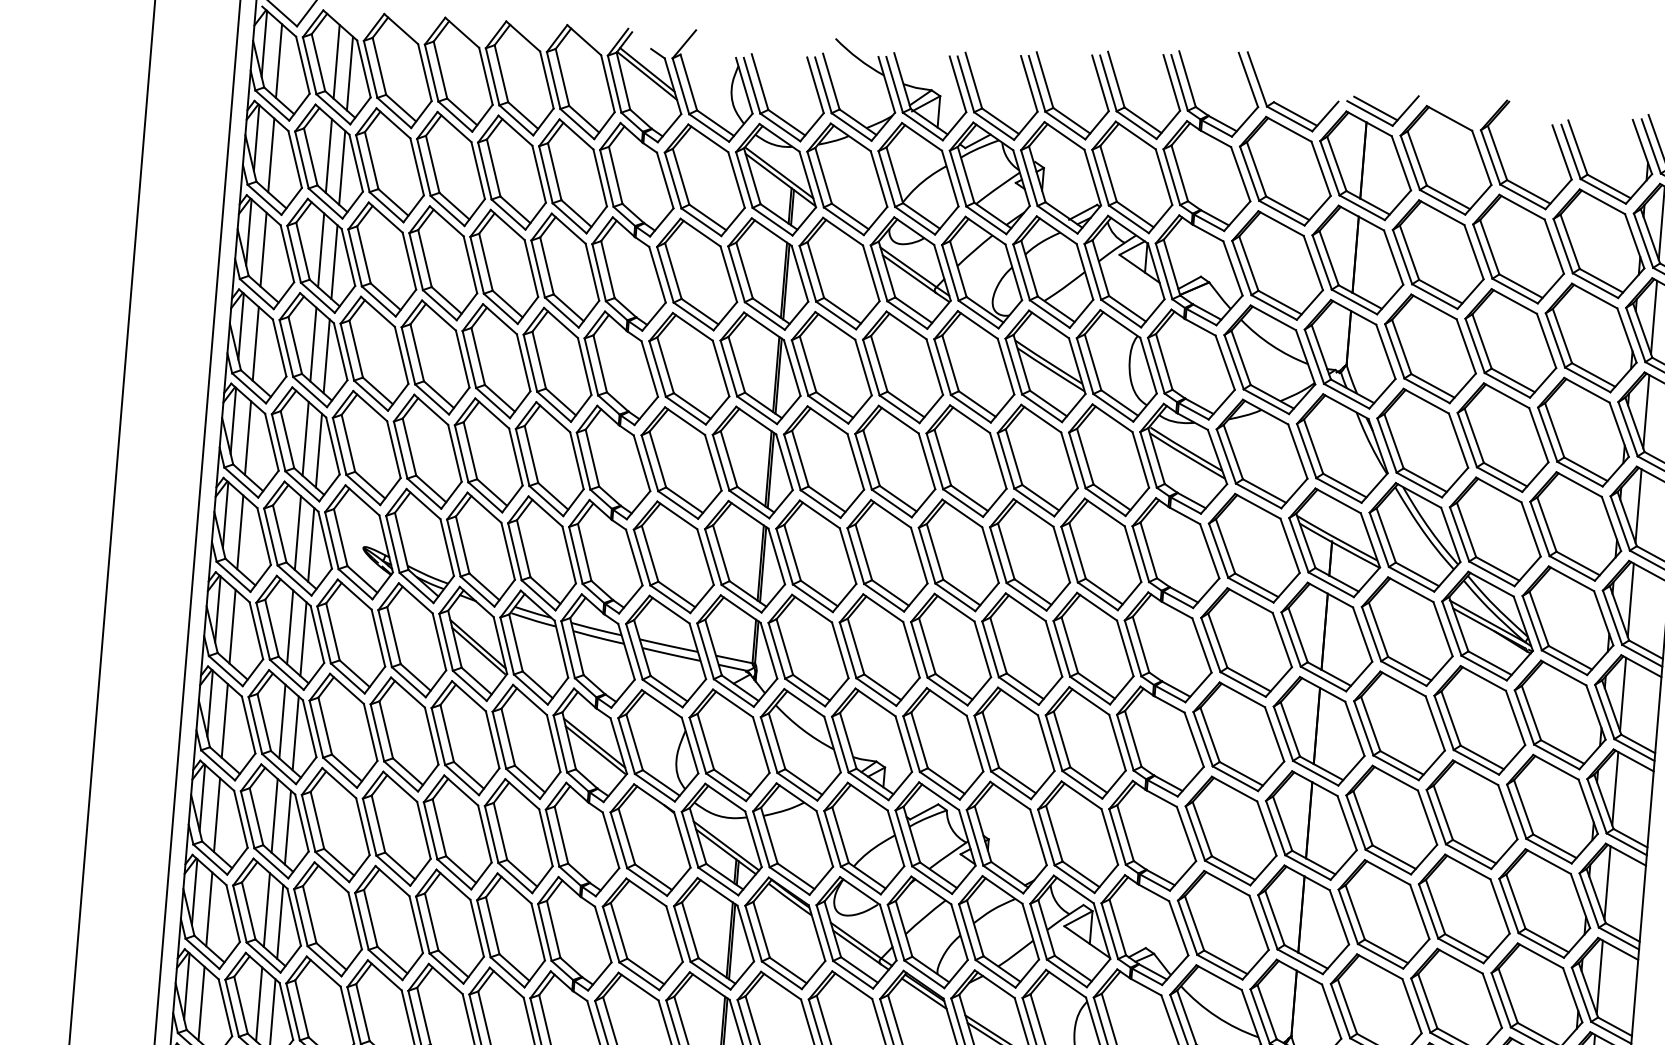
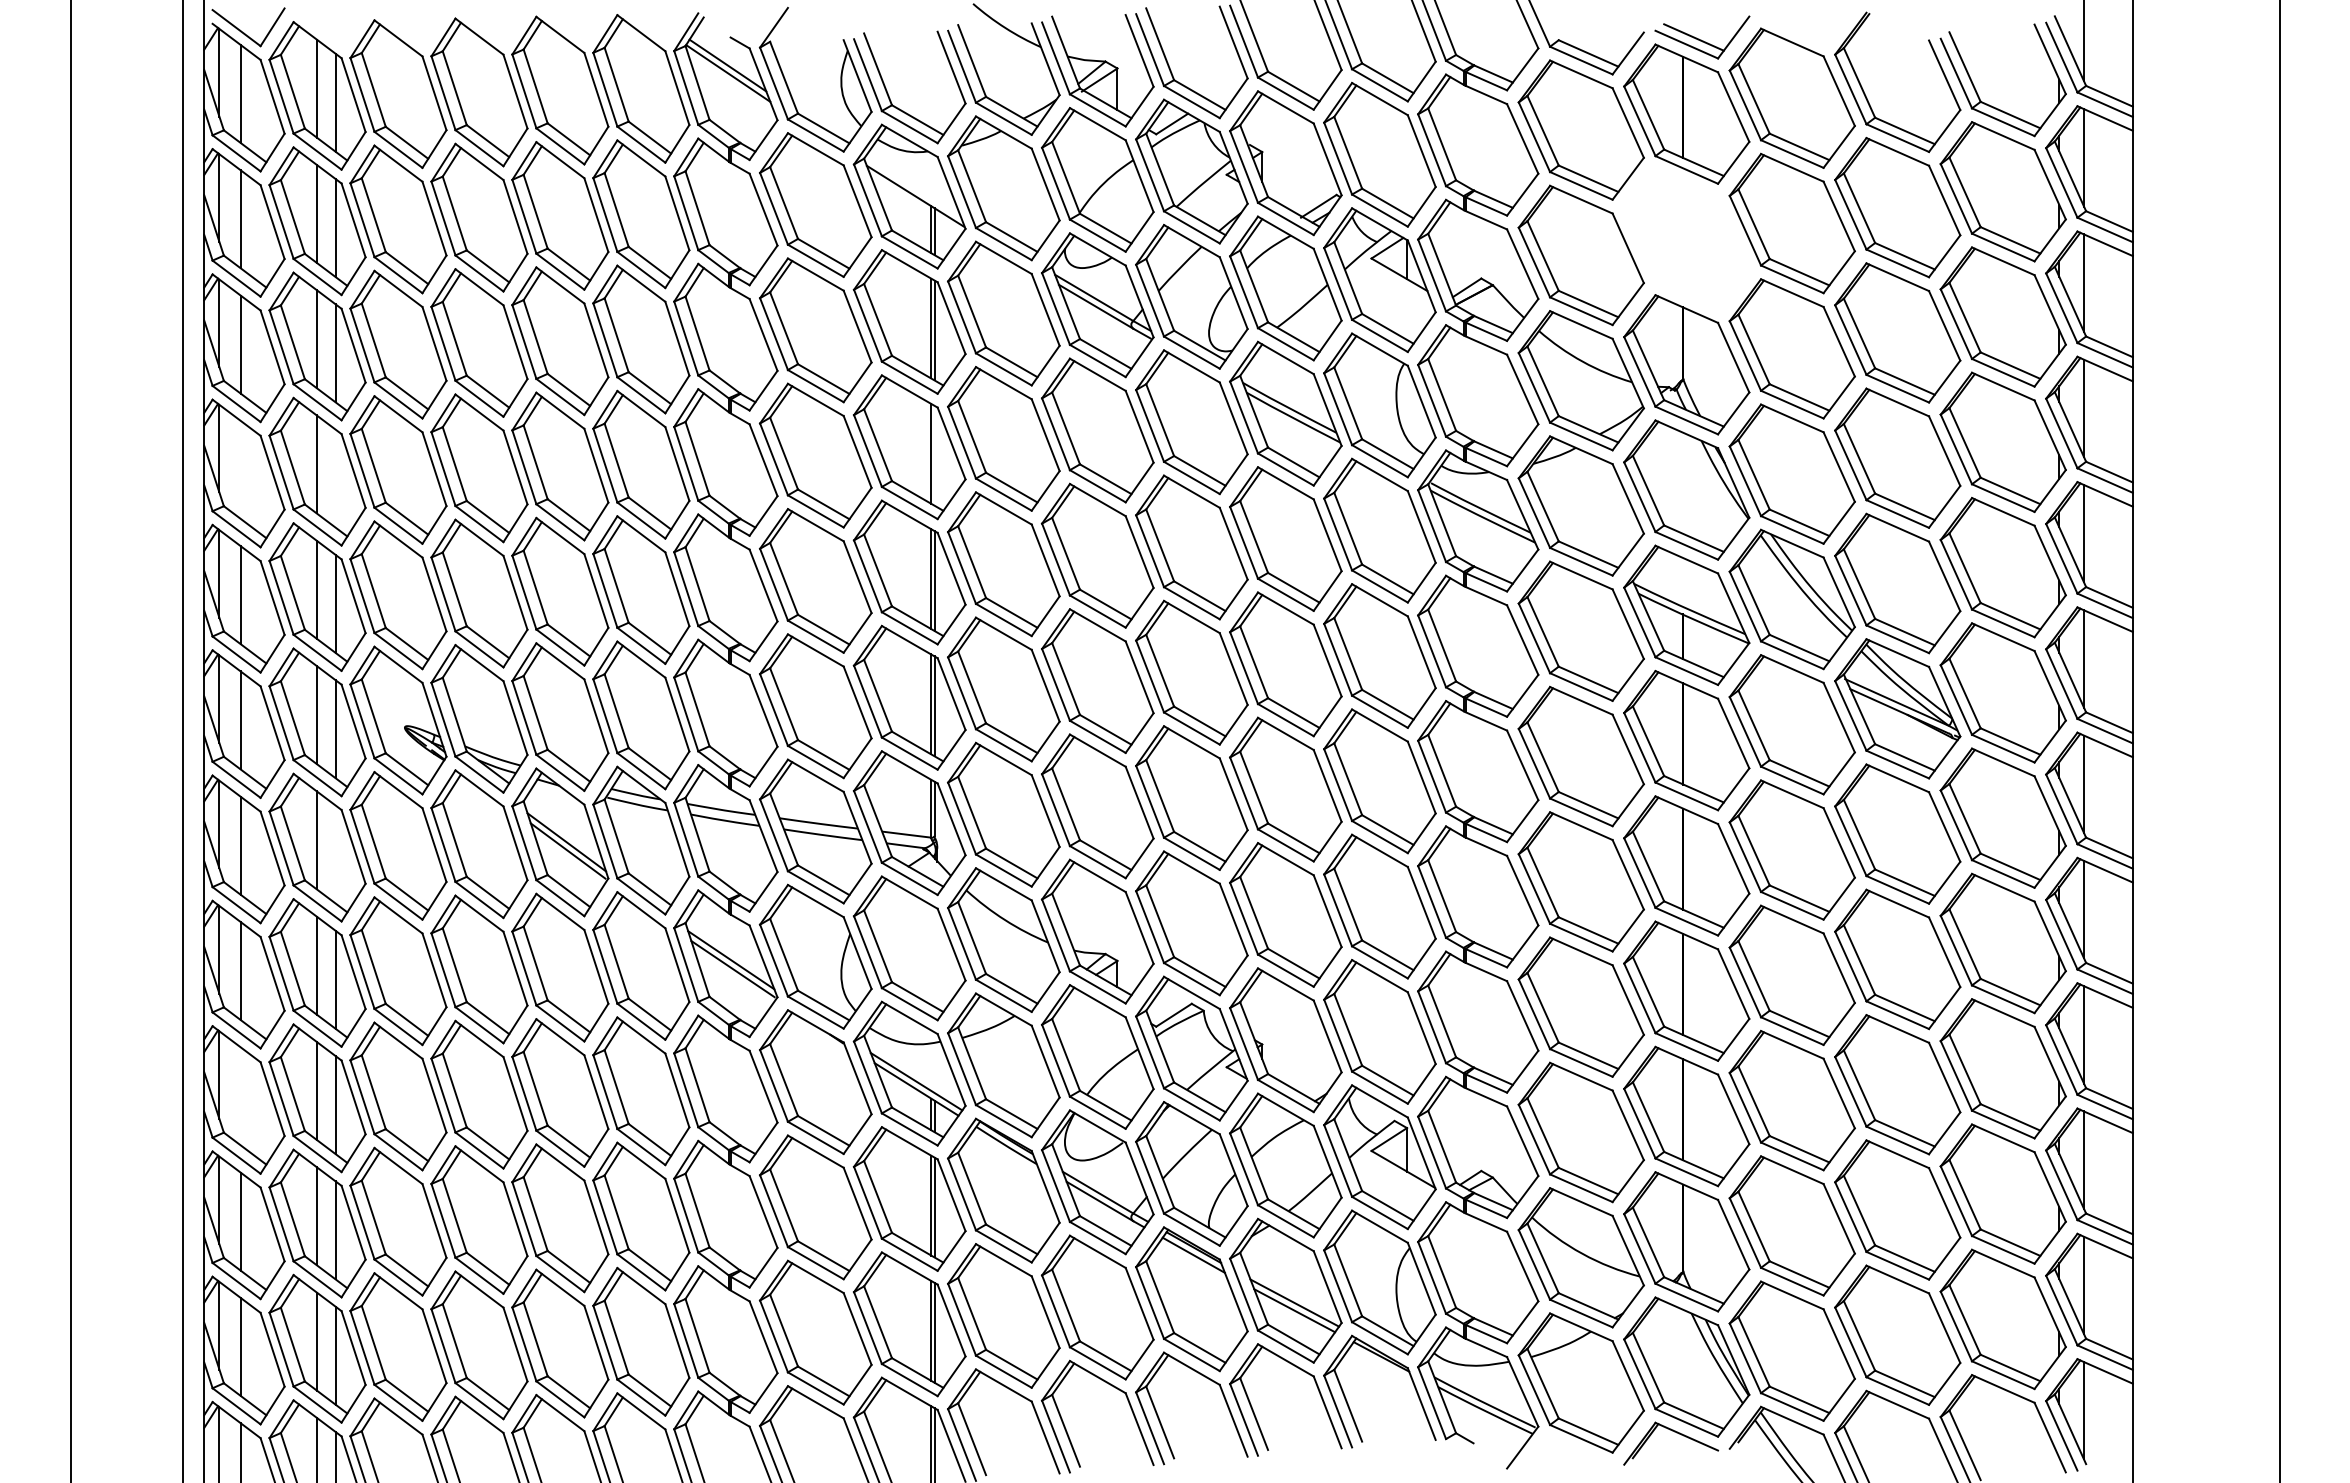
line: (779, 173) -> (913, 187), removed
part: (1357, 260) -> (1686, 239), removed
line: (255, 343) -> (240, 469), removed
line: (326, 356) -> (335, 478), removed
line: (778, 376) -> (934, 455), removed
line: (303, 639) -> (335, 854), removed
line: (216, 815) -> (240, 1096), removed

